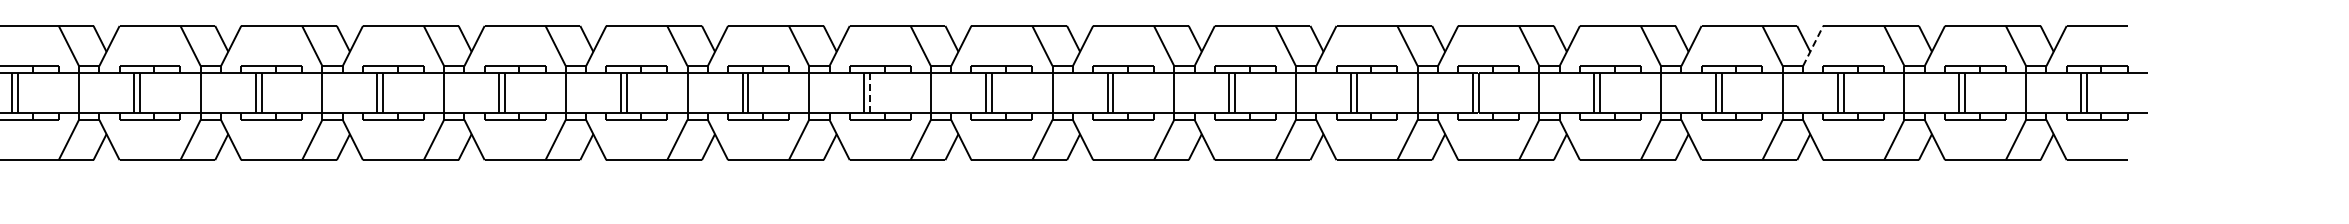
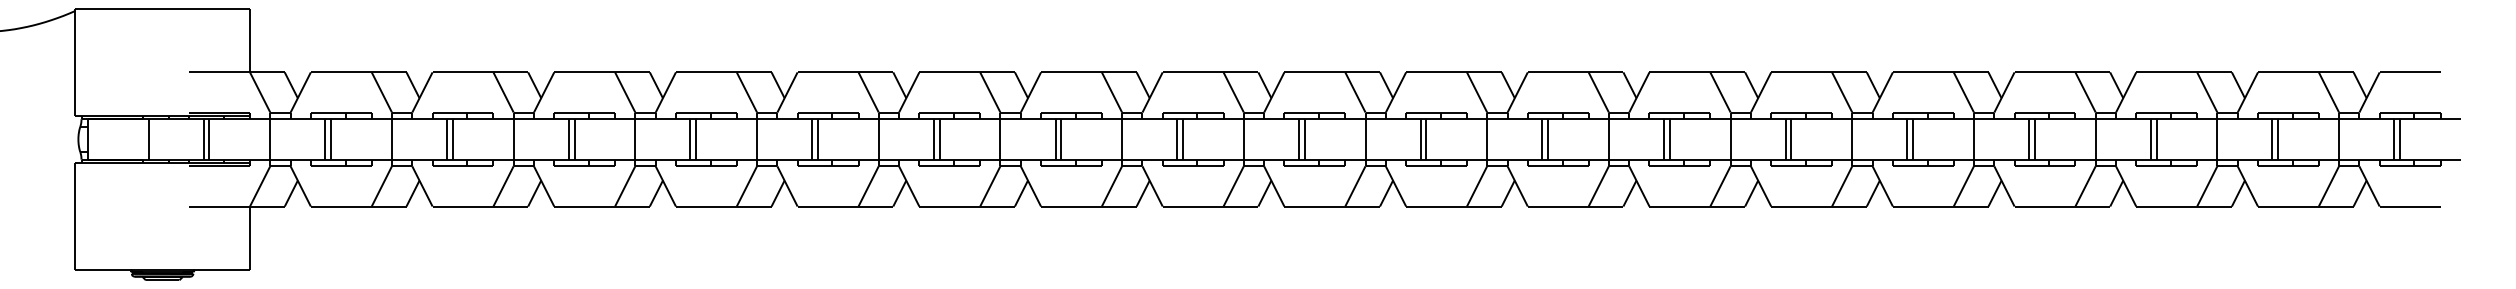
line: (1813, 46) -> (2126, 92), dashed -> solid
line: (869, 92) -> (1182, 138), dashed -> solid

